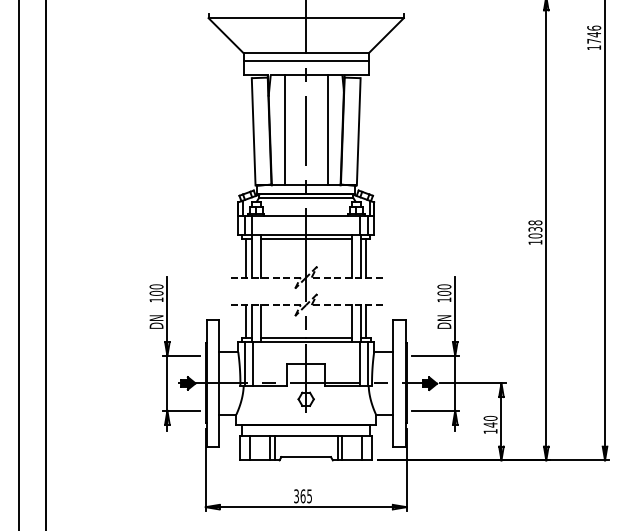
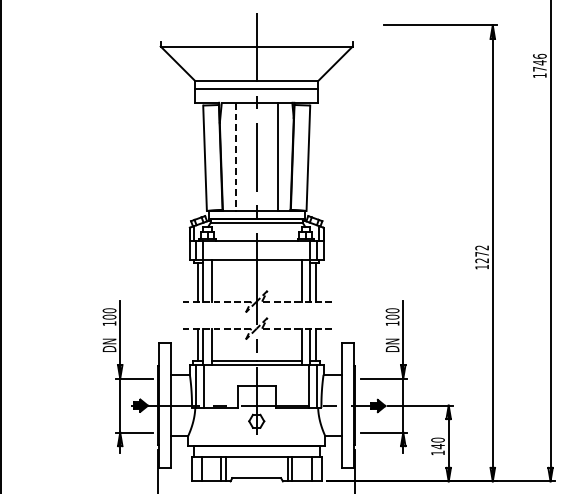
line: (285, 130) -> (236, 157), solid -> dashed
text: (535, 229) -> (482, 254), 1038 -> 1272
line: (305, 238) -> (256, 263), removed

